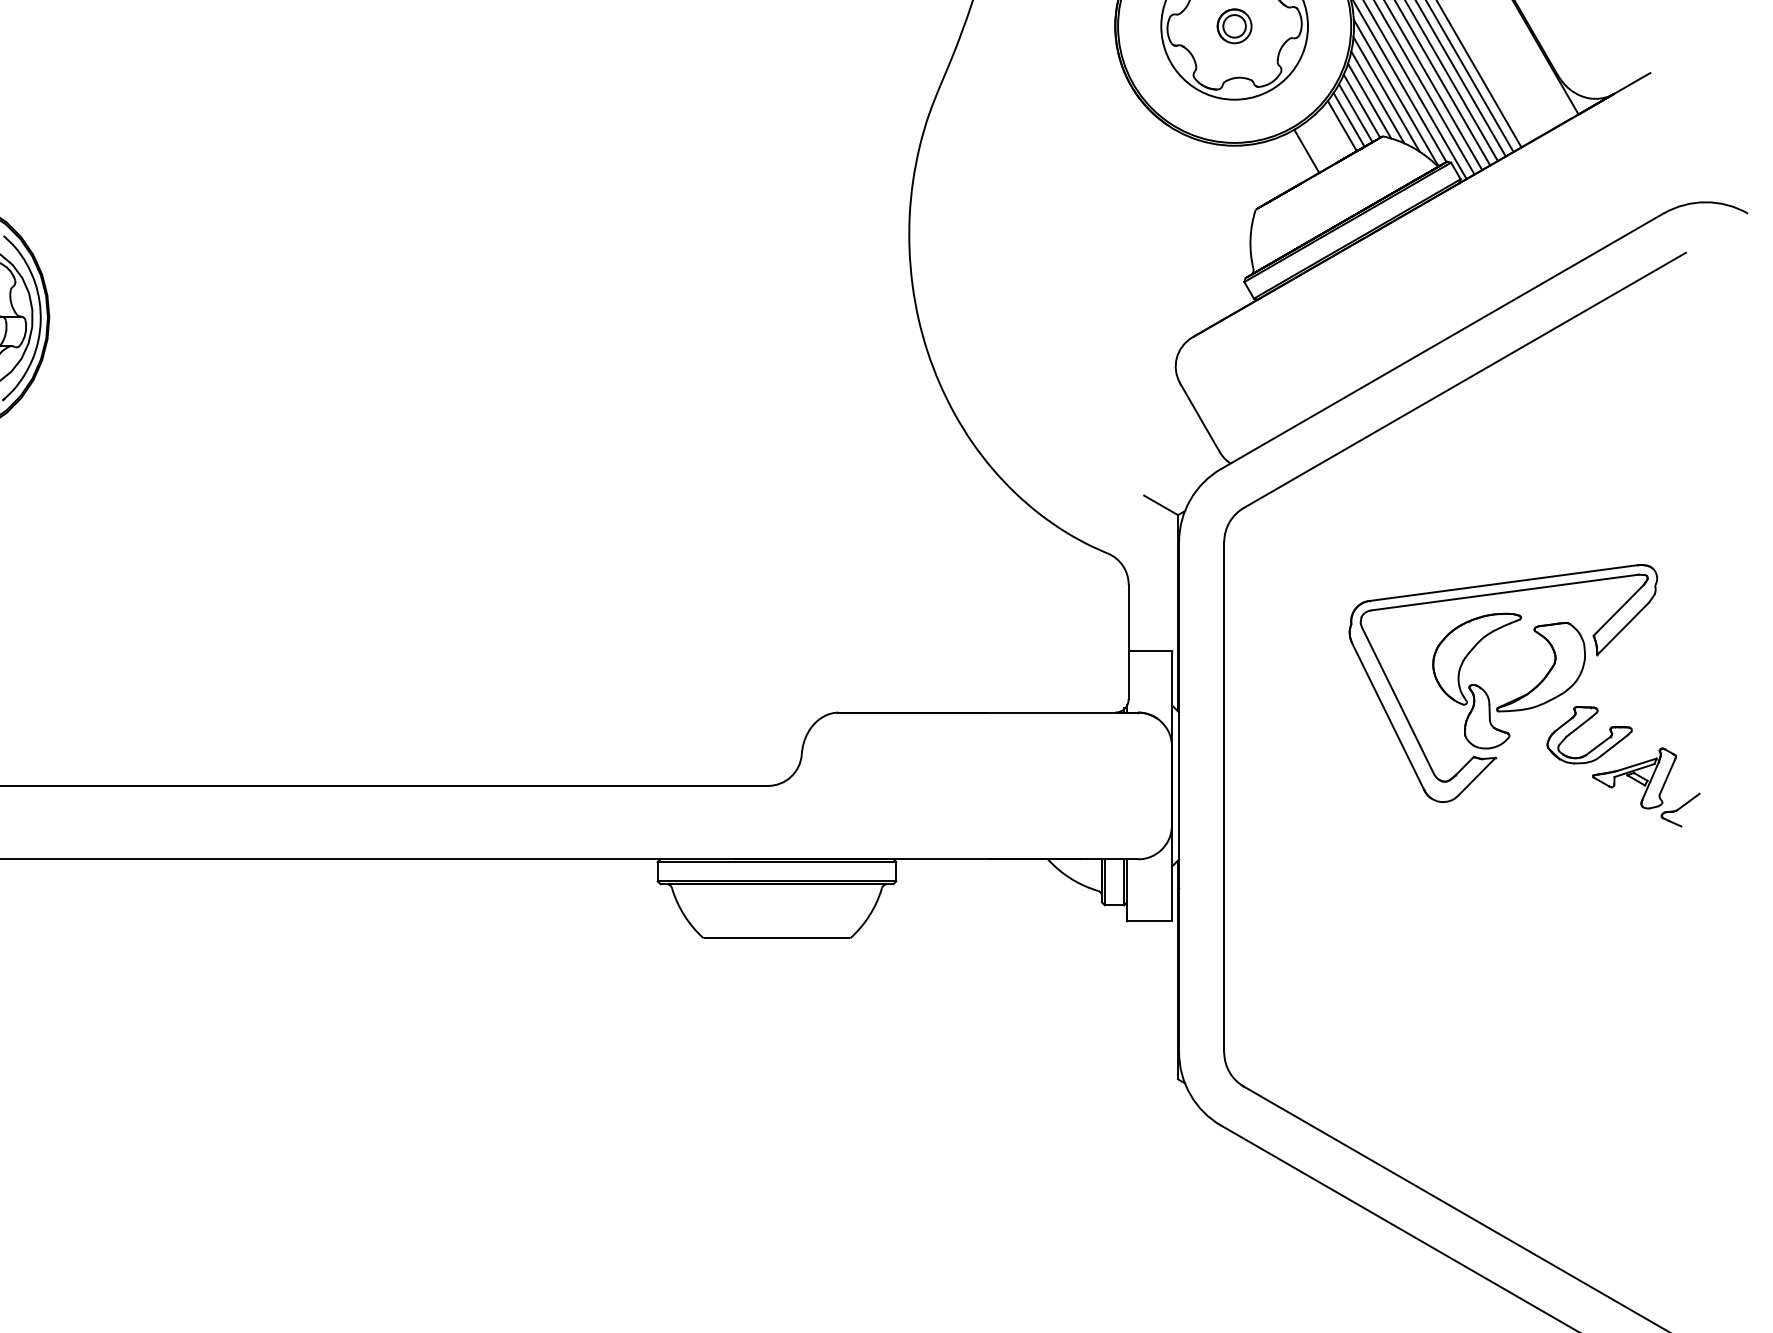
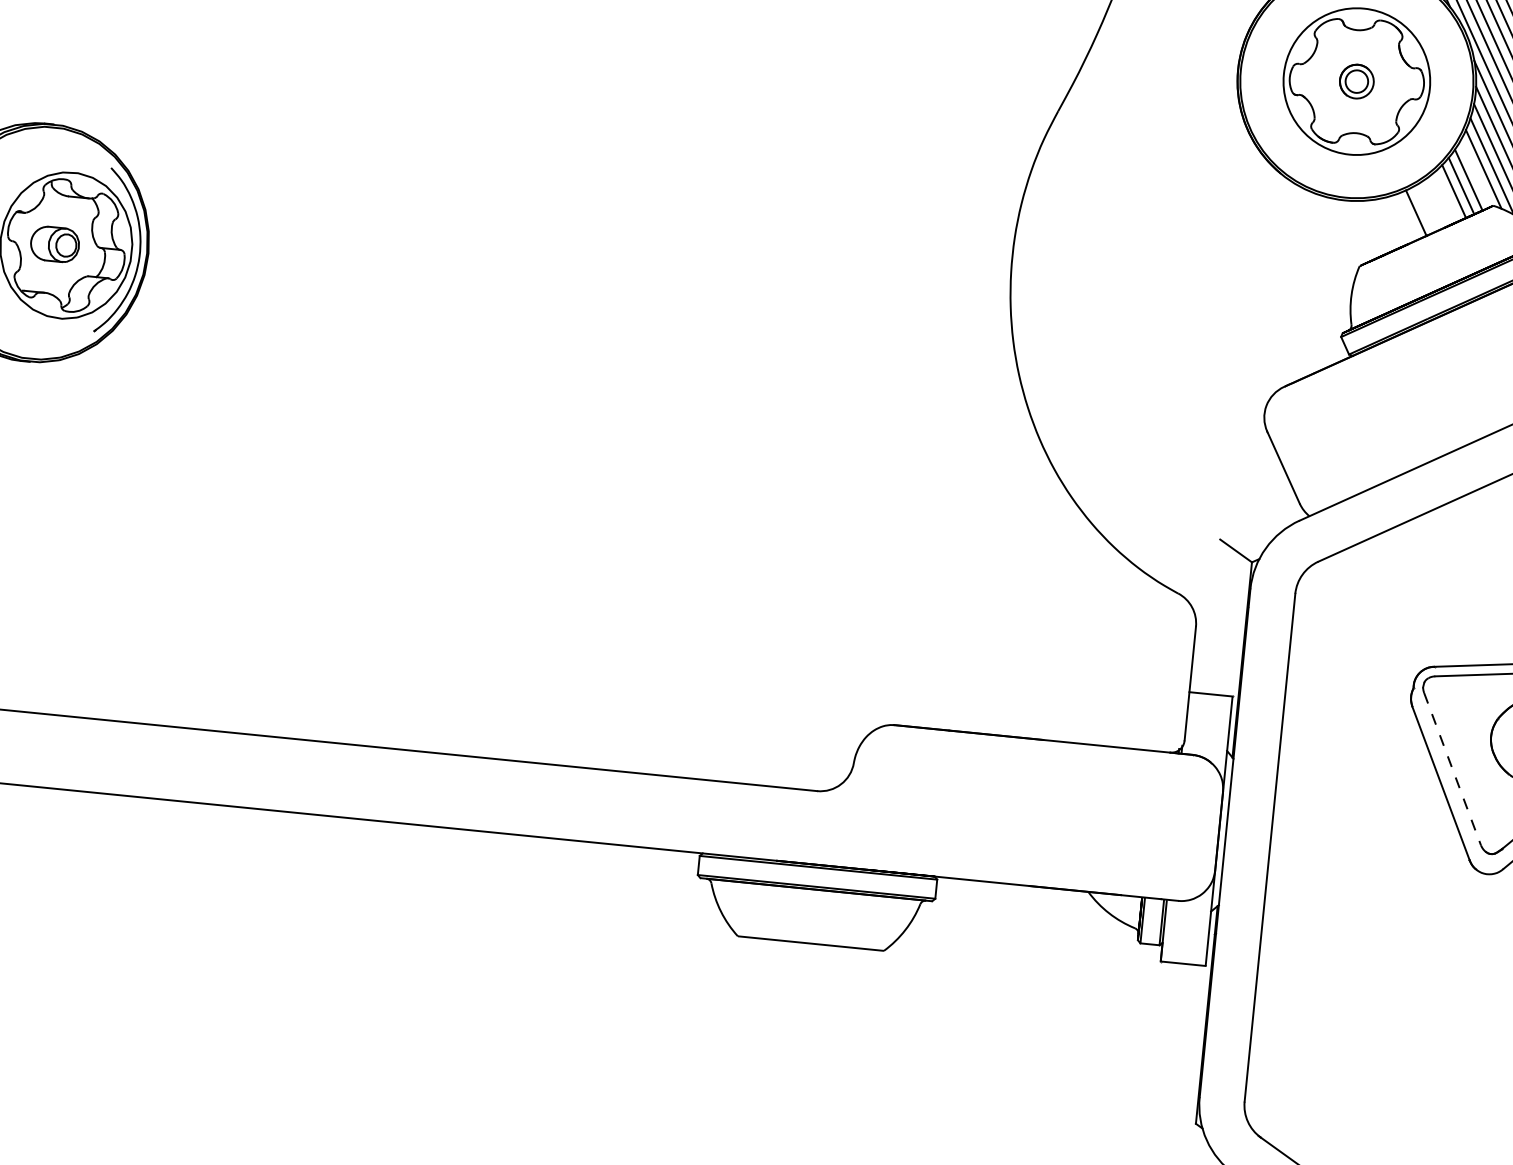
line: (1361, 105) -> (1475, 172), removed
line: (1398, 701) -> (1452, 769), solid -> dashed

